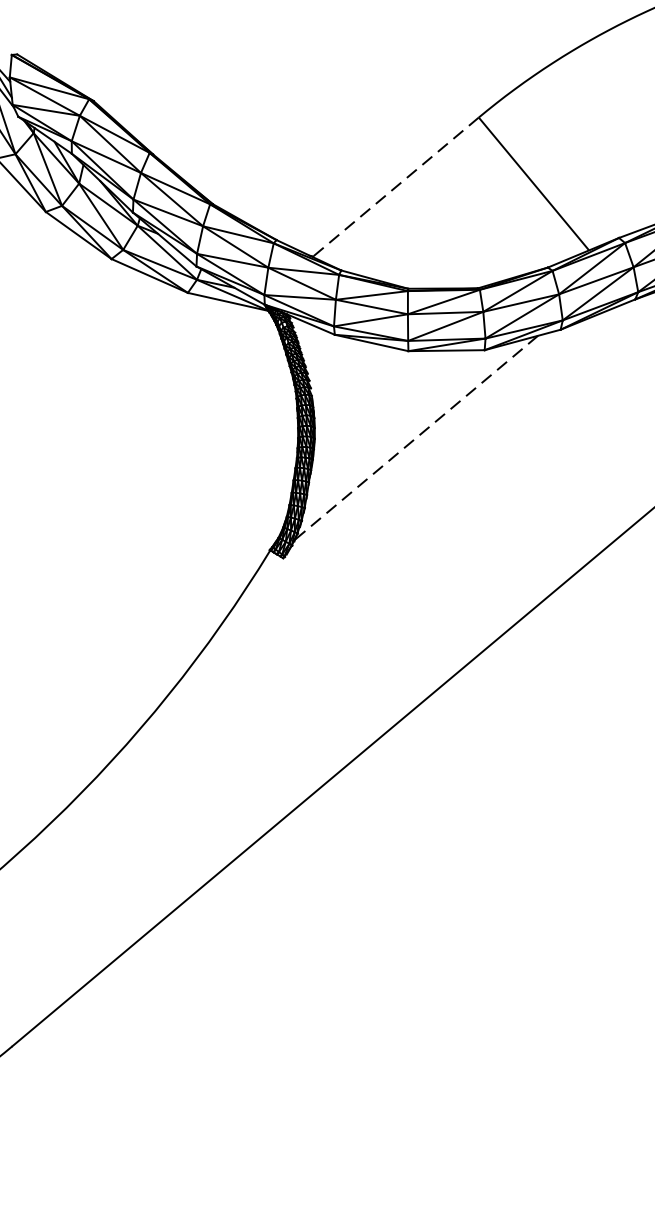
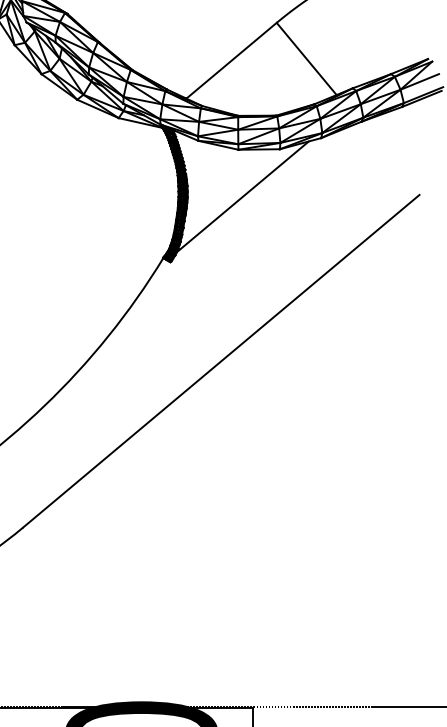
line: (395, 186) -> (231, 60), dashed -> solid
line: (415, 439) -> (242, 197), dashed -> solid

